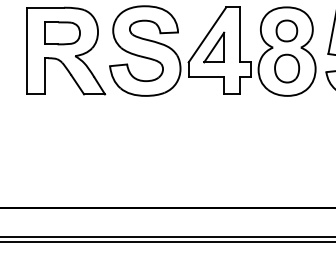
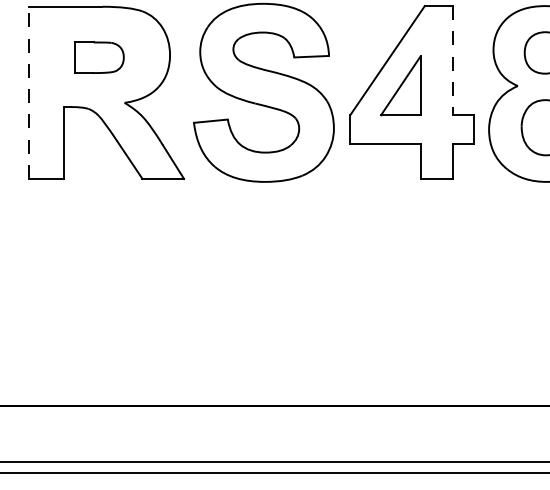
part: (62, 33) -> (99, 57), size x0.7
line: (240, 35) -> (453, 61), solid -> dashed
line: (27, 50) -> (29, 91), solid -> dashed

